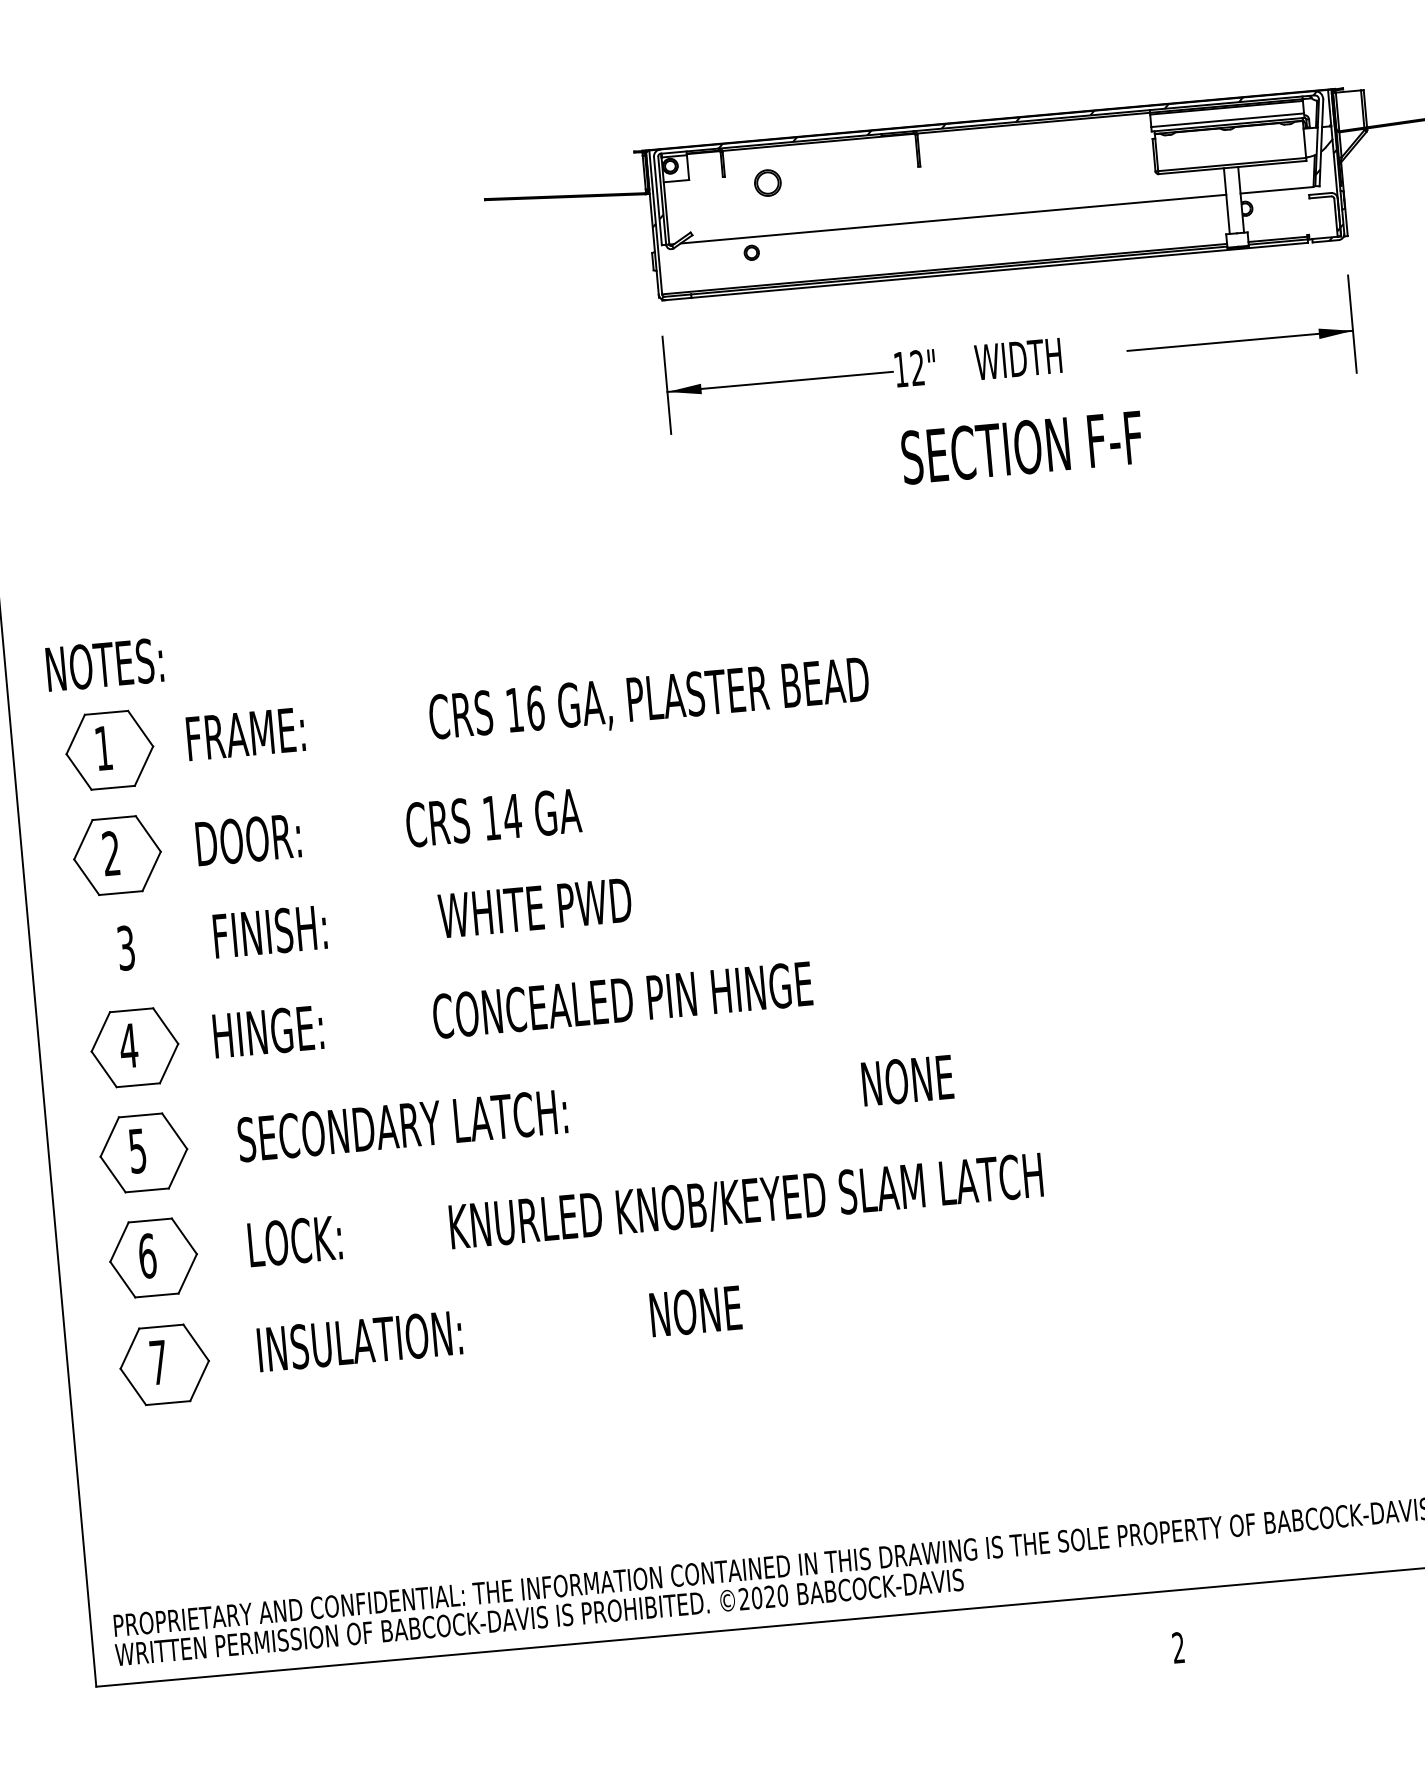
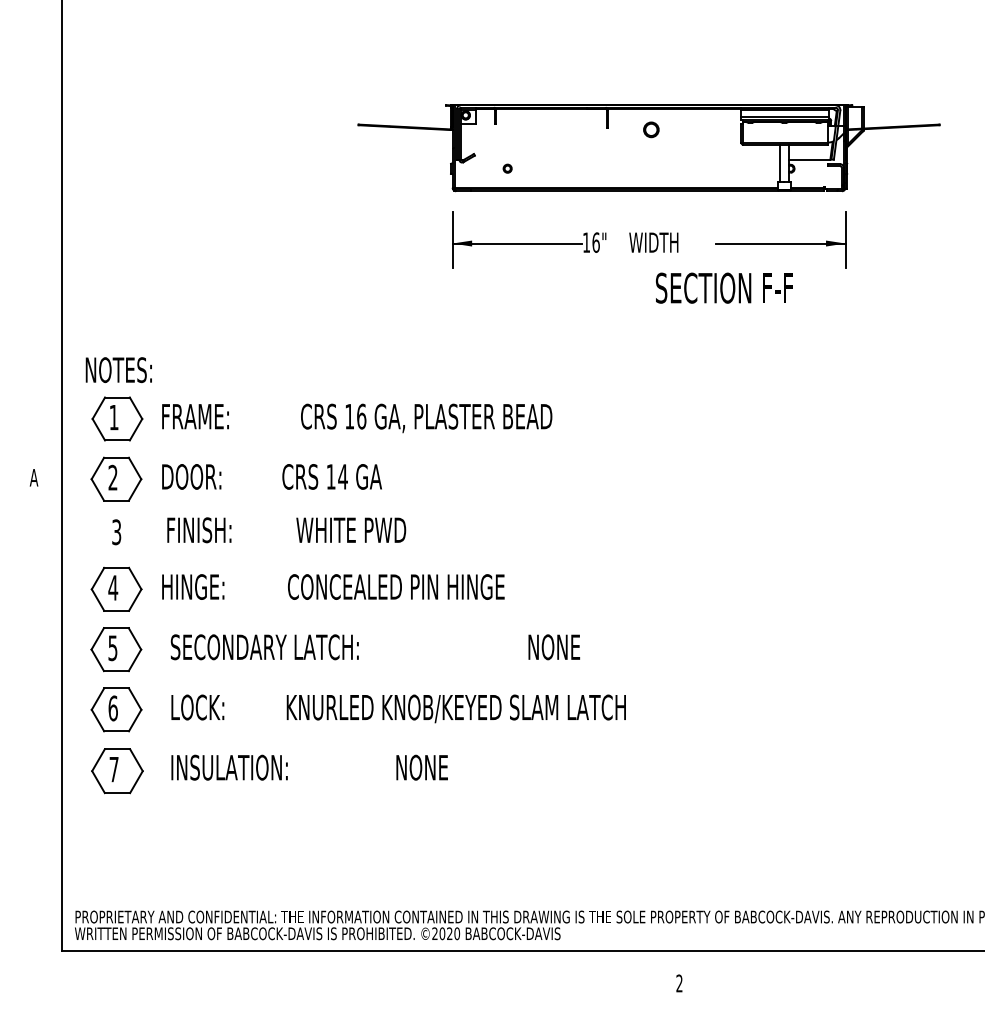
hatch: (987, 162) -> (646, 129), removed
part: (768, 182) -> (651, 129), moved
line: (952, 218) -> (623, 159), removed
text: (916, 367) -> (595, 242), 12" -> 16"
text: (1022, 446) -> (724, 287), moved

